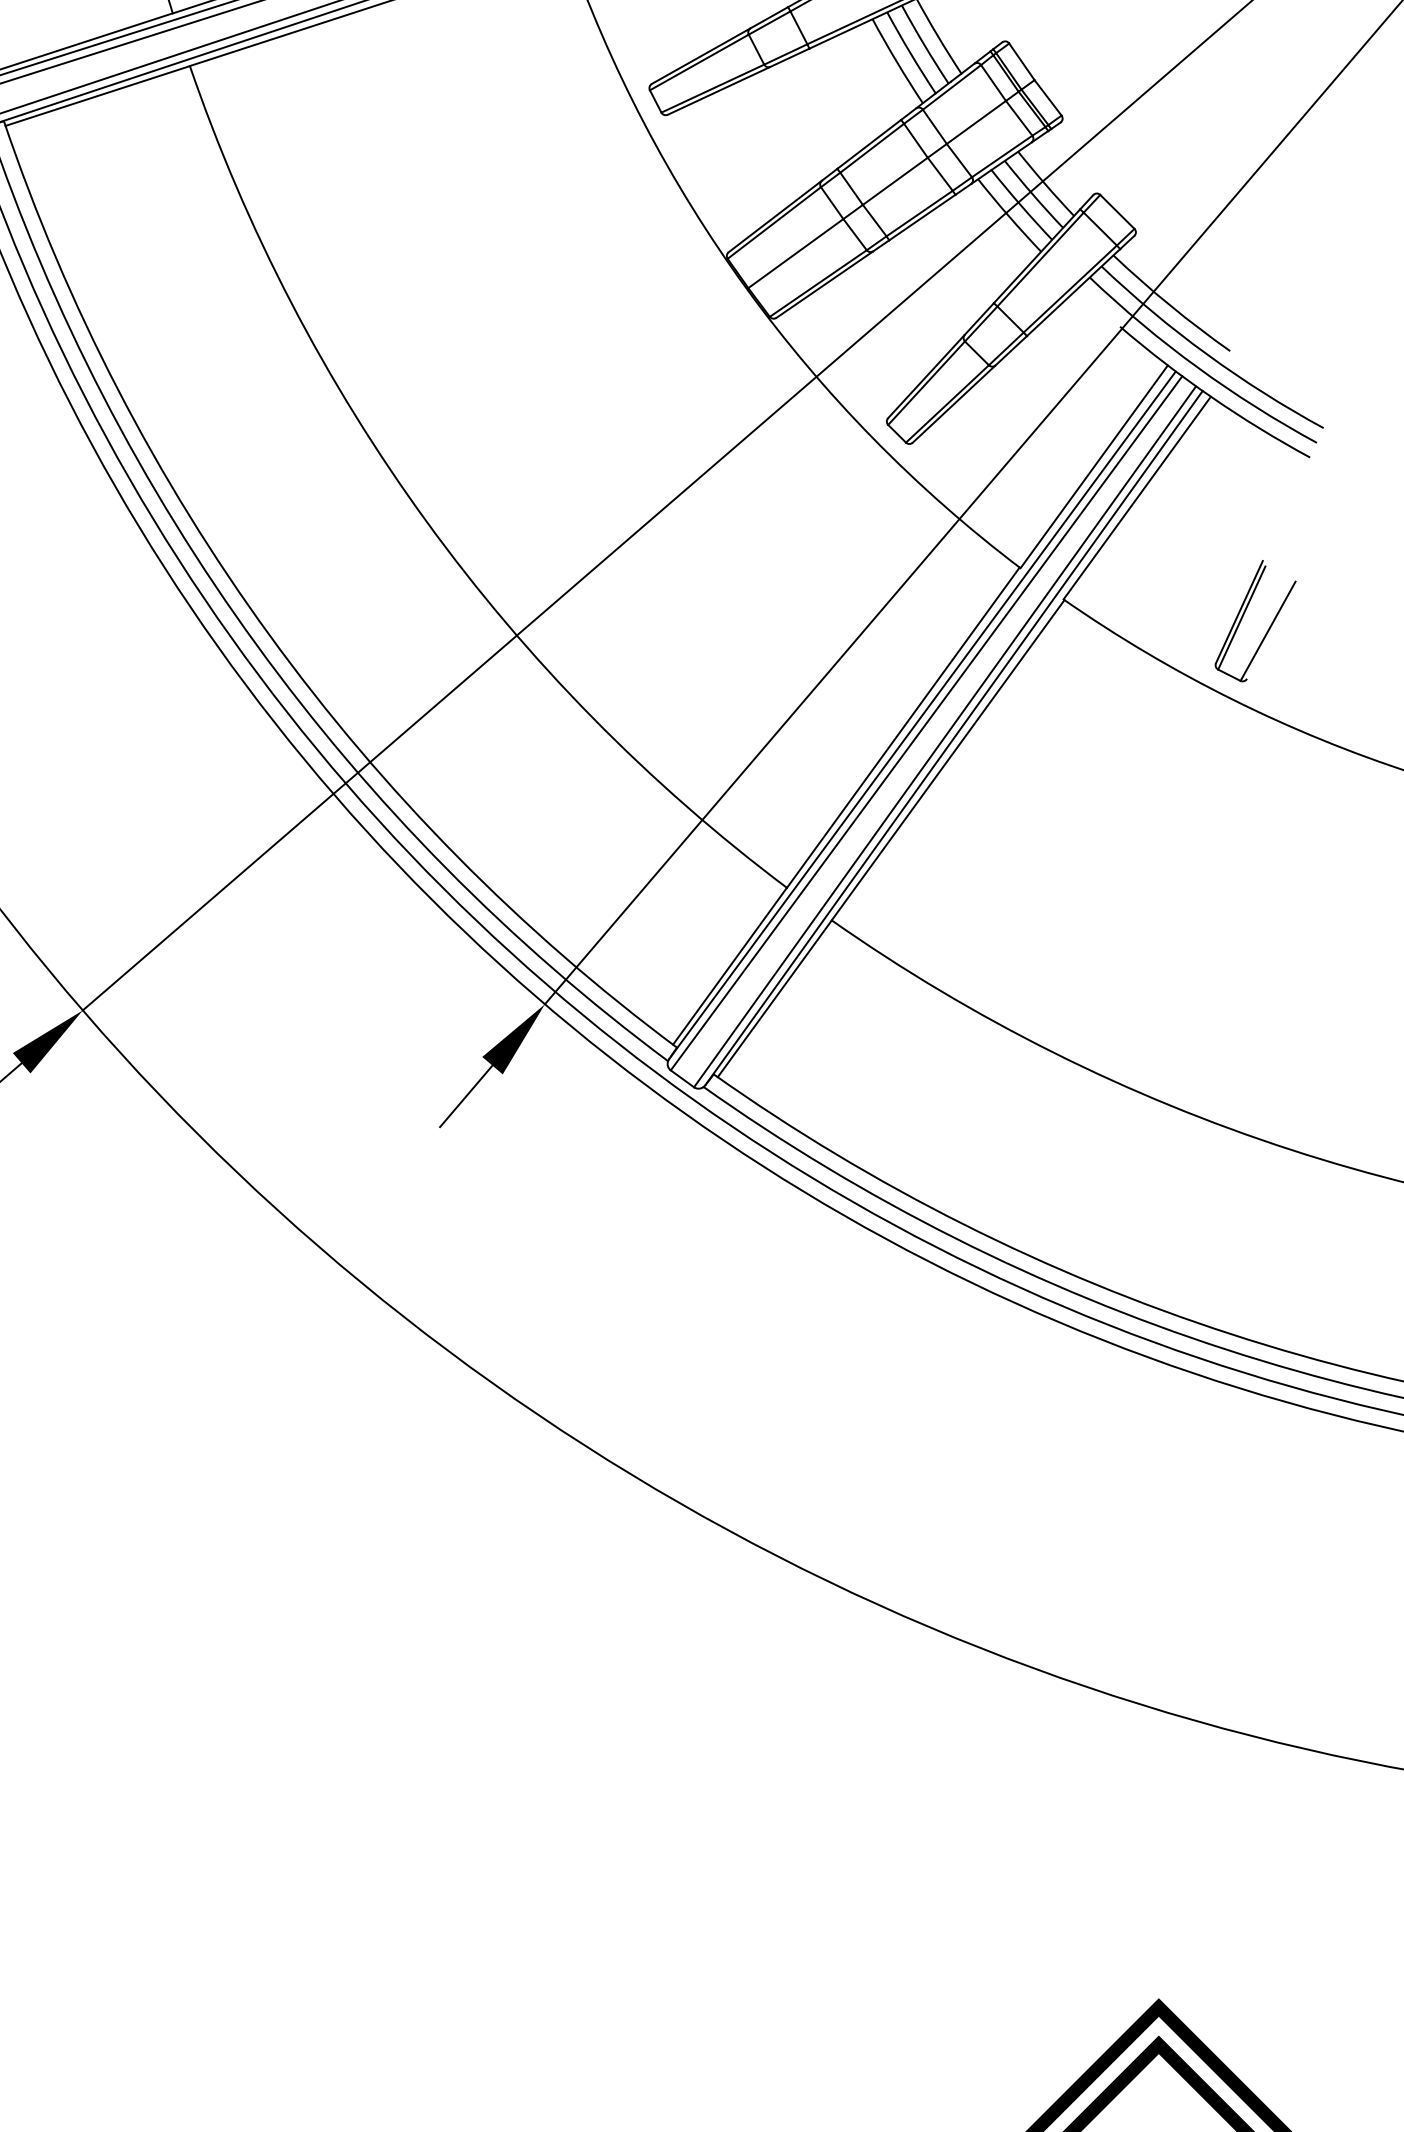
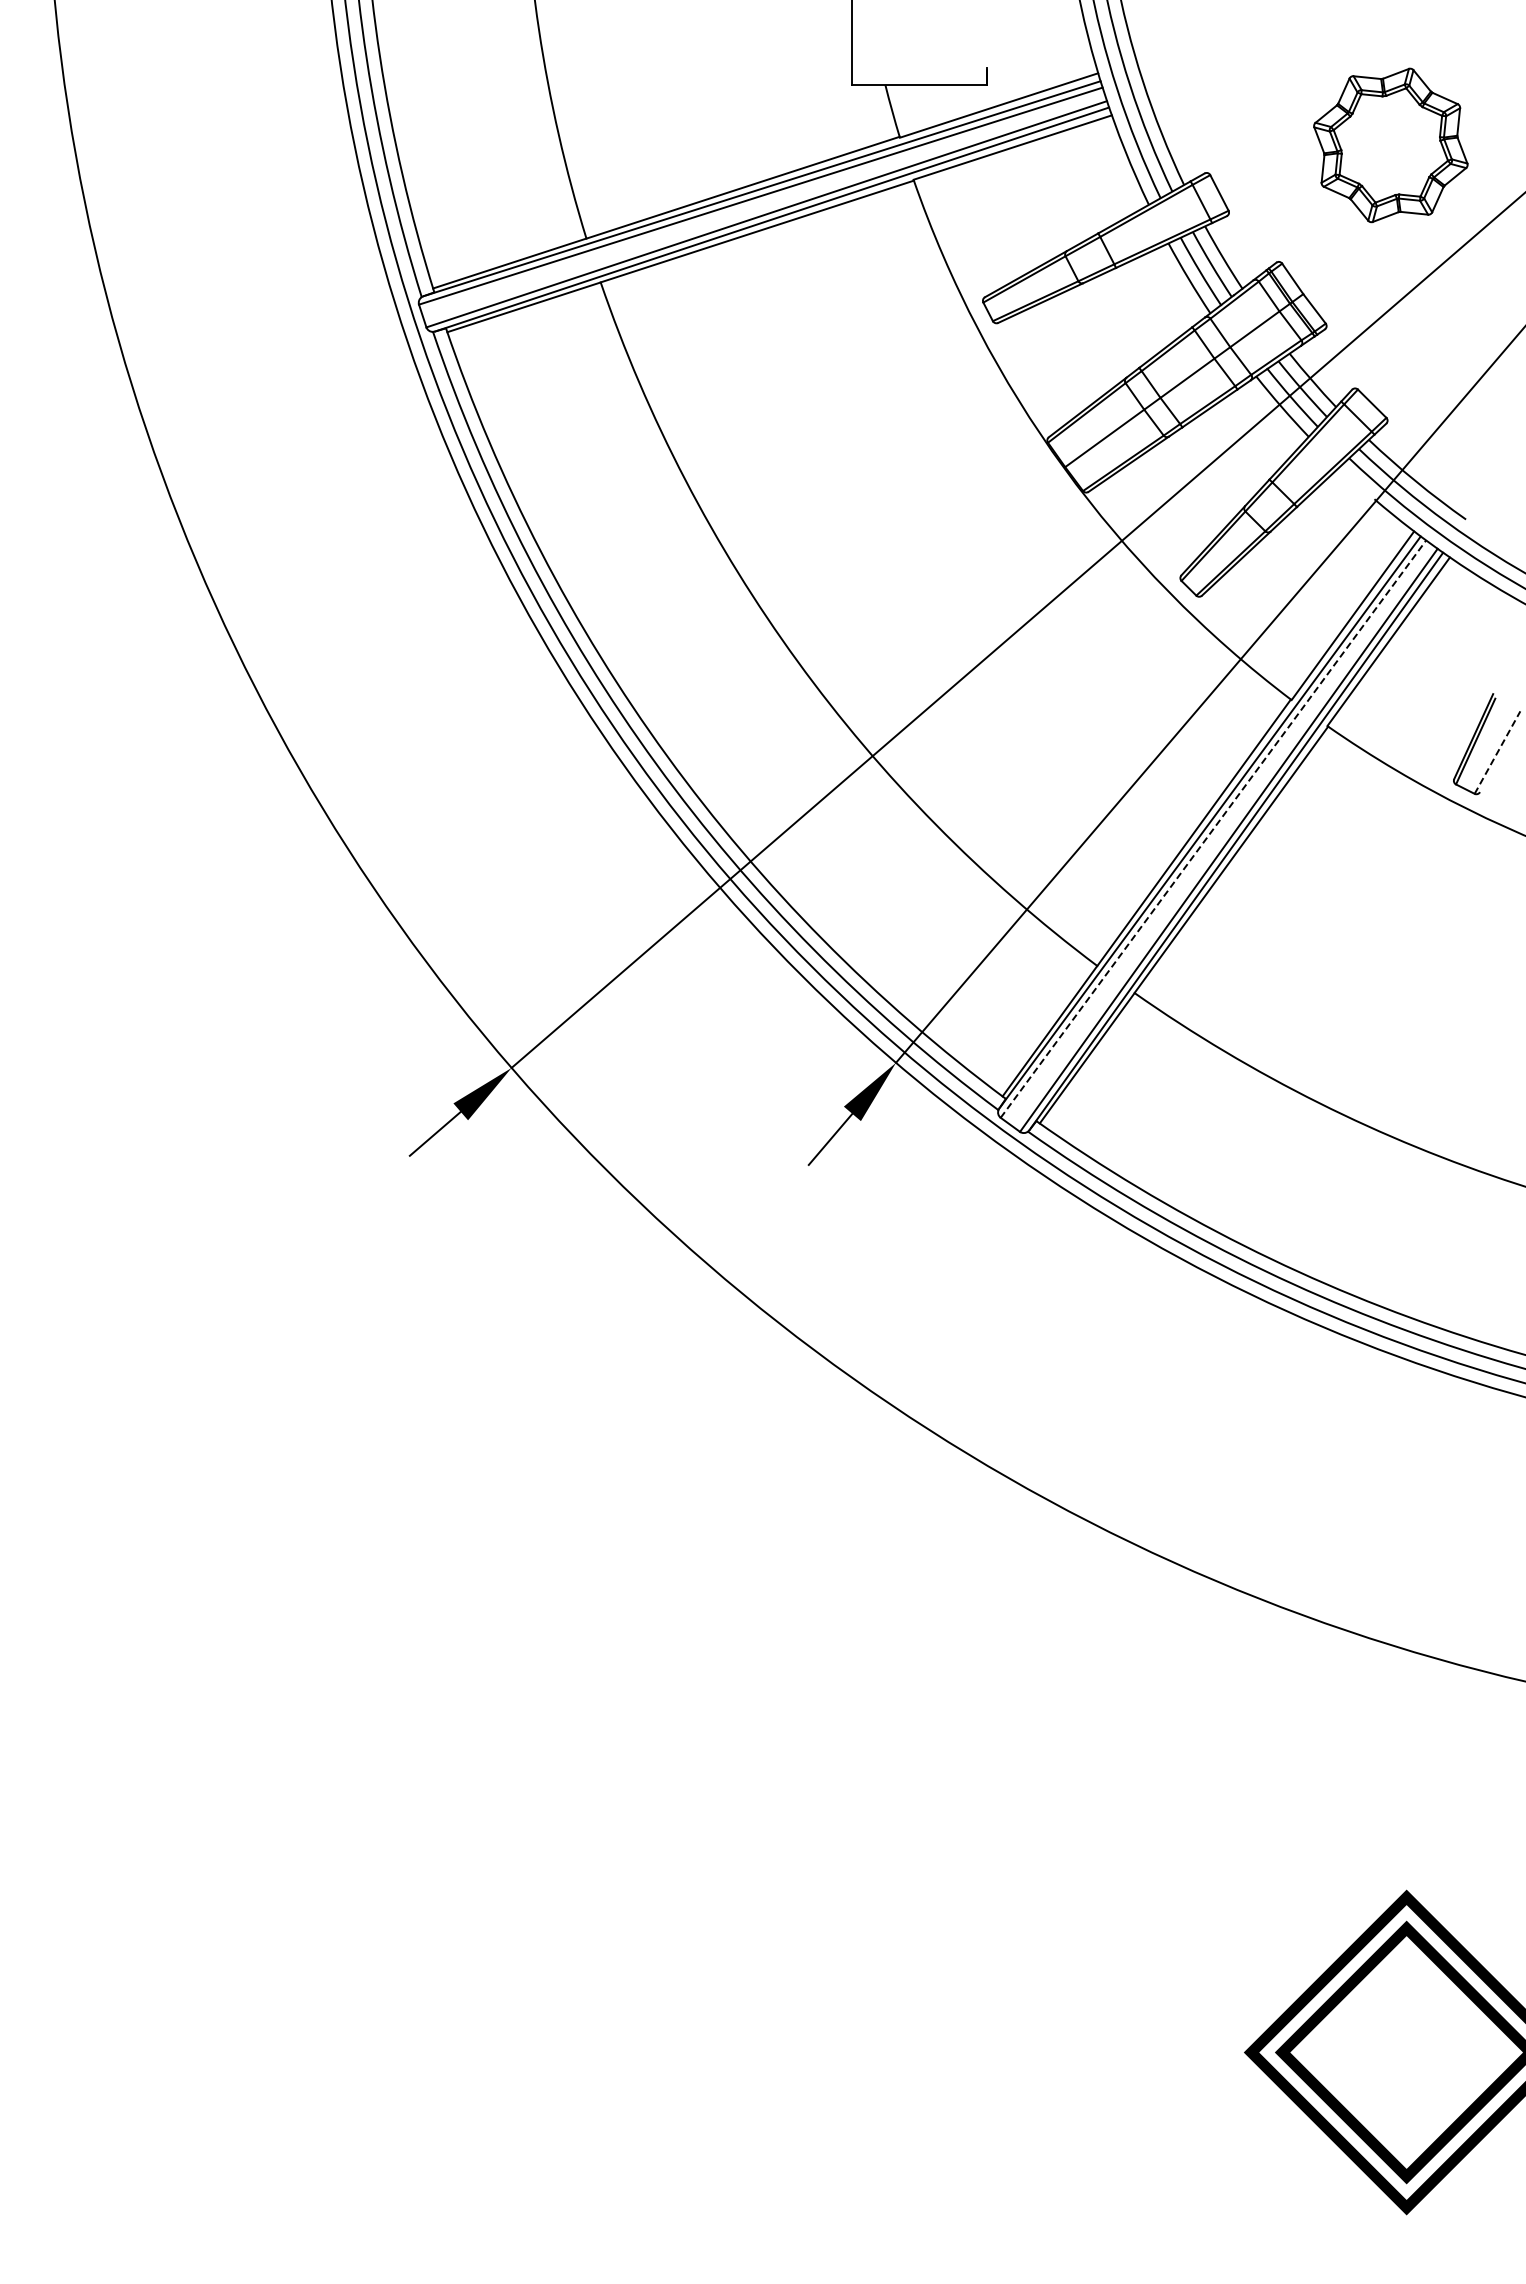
line: (1268, 631) -> (1497, 752), solid -> dashed
line: (926, 723) -> (1213, 829), solid -> dashed

